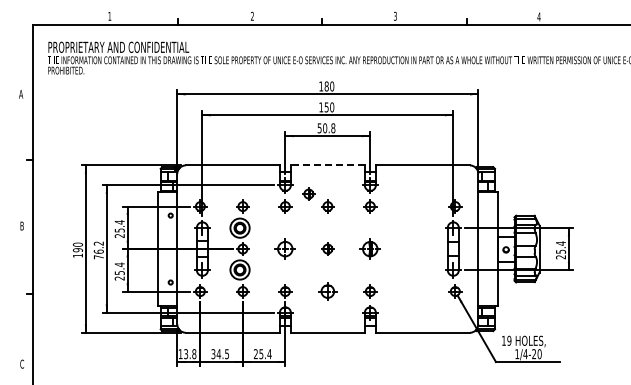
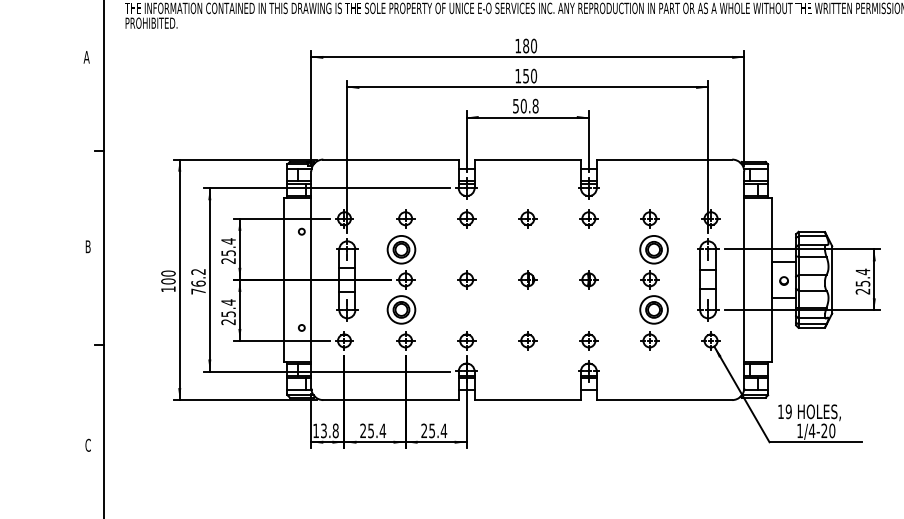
line: (327, 165) -> (527, 159), dashed -> solid
part: (308, 193) -> (499, 199), removed
part: (285, 248) -> (466, 278), size x0.62
part: (370, 248) -> (589, 278), size x0.62
part: (415, 248) -> (653, 278), added
text: (77, 250) -> (167, 281), 190 -> 100
part: (327, 291) -> (527, 340), size x0.71
text: (220, 354) -> (373, 431), 34.5 -> 25.4

